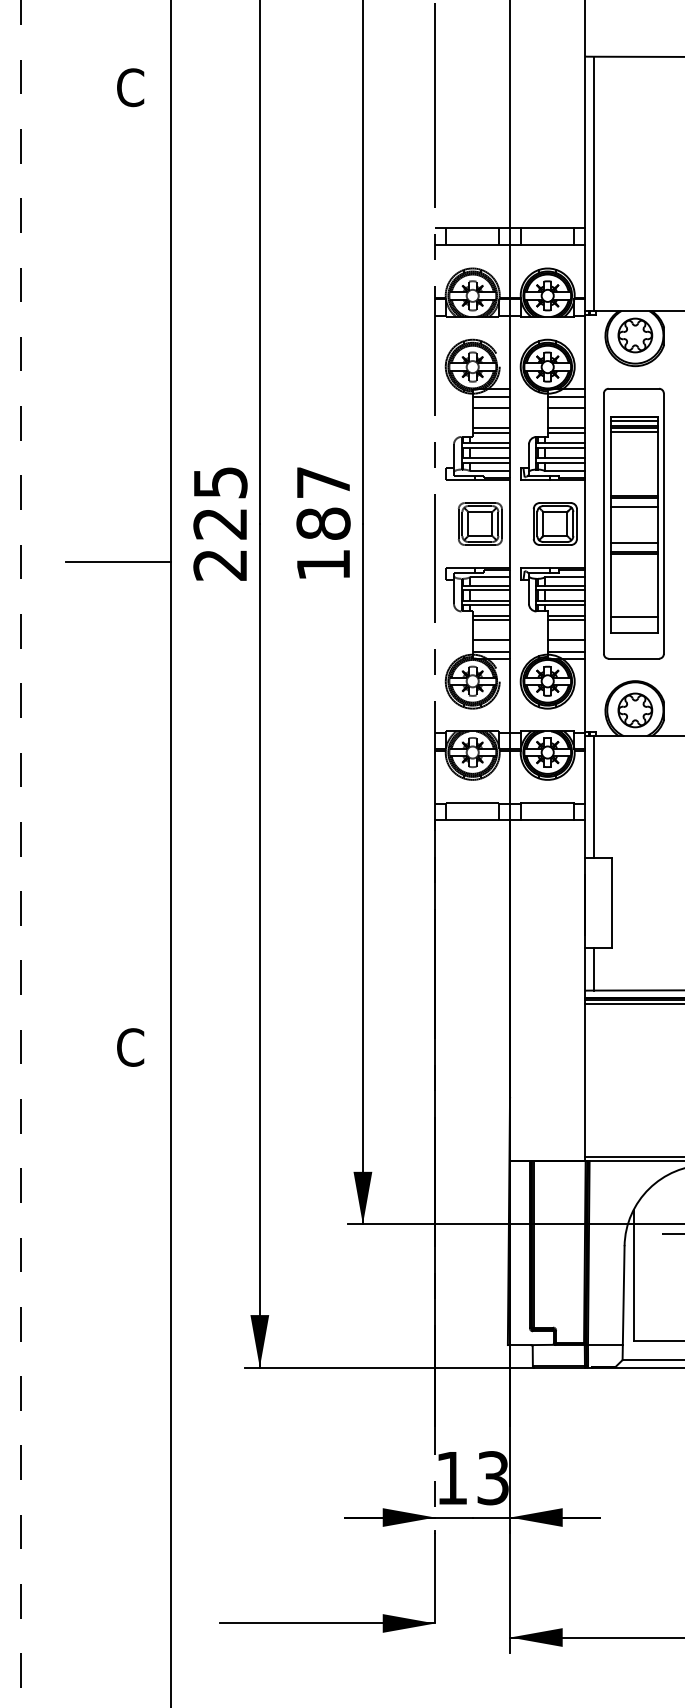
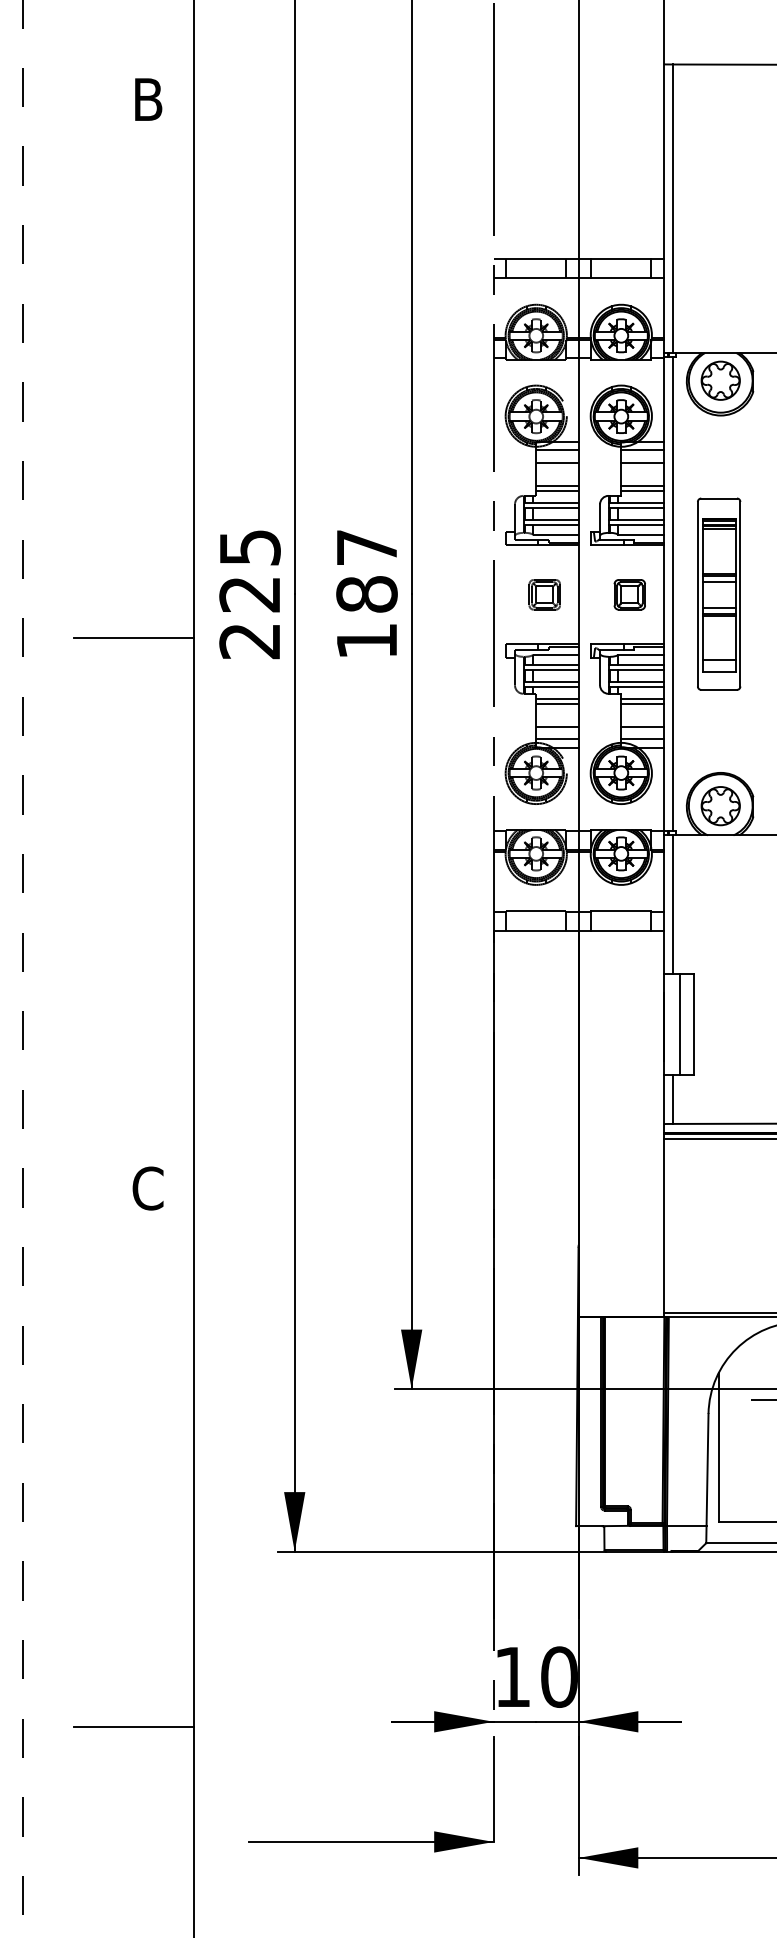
text: (130, 87) -> (147, 99), C -> B
line: (593, 523) -> (673, 594), added
part: (633, 523) -> (718, 594), size x0.62
part: (479, 524) -> (543, 595), size x0.62
part: (554, 524) -> (629, 595), size x0.62
line: (599, 902) -> (680, 1024), added
text: (492, 1478) -> (558, 1677), 13 -> 10
line: (117, 1521) -> (133, 1726), added

